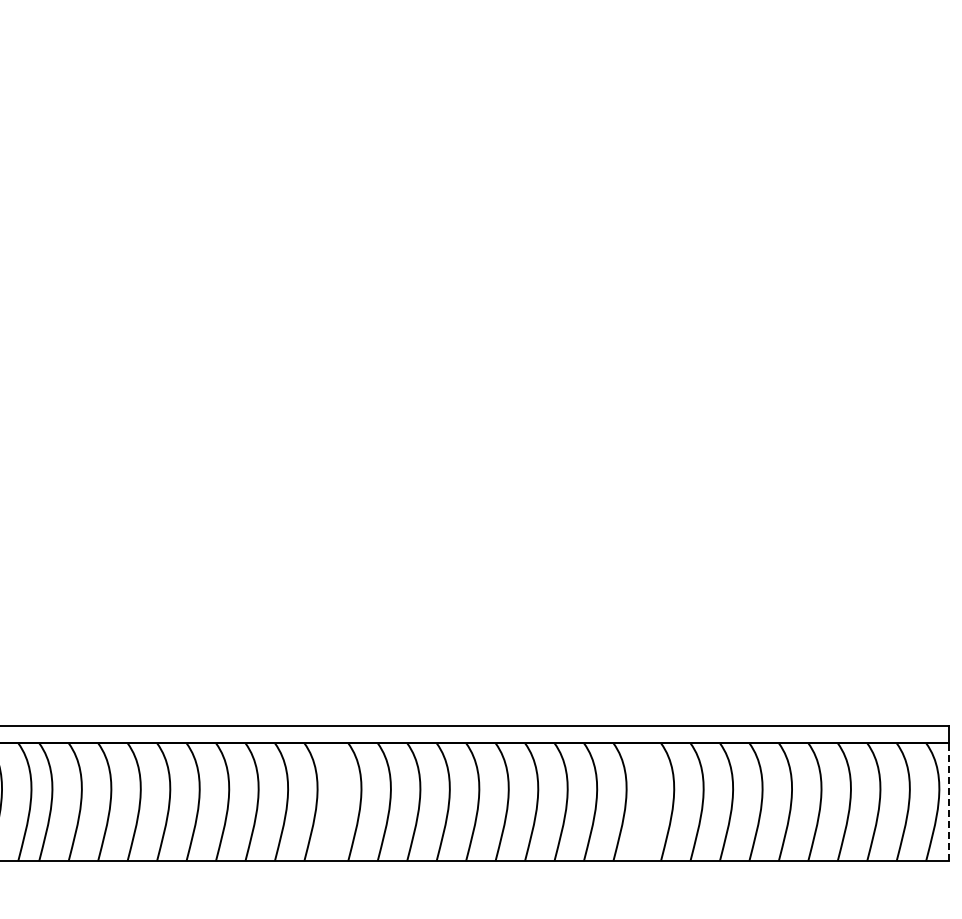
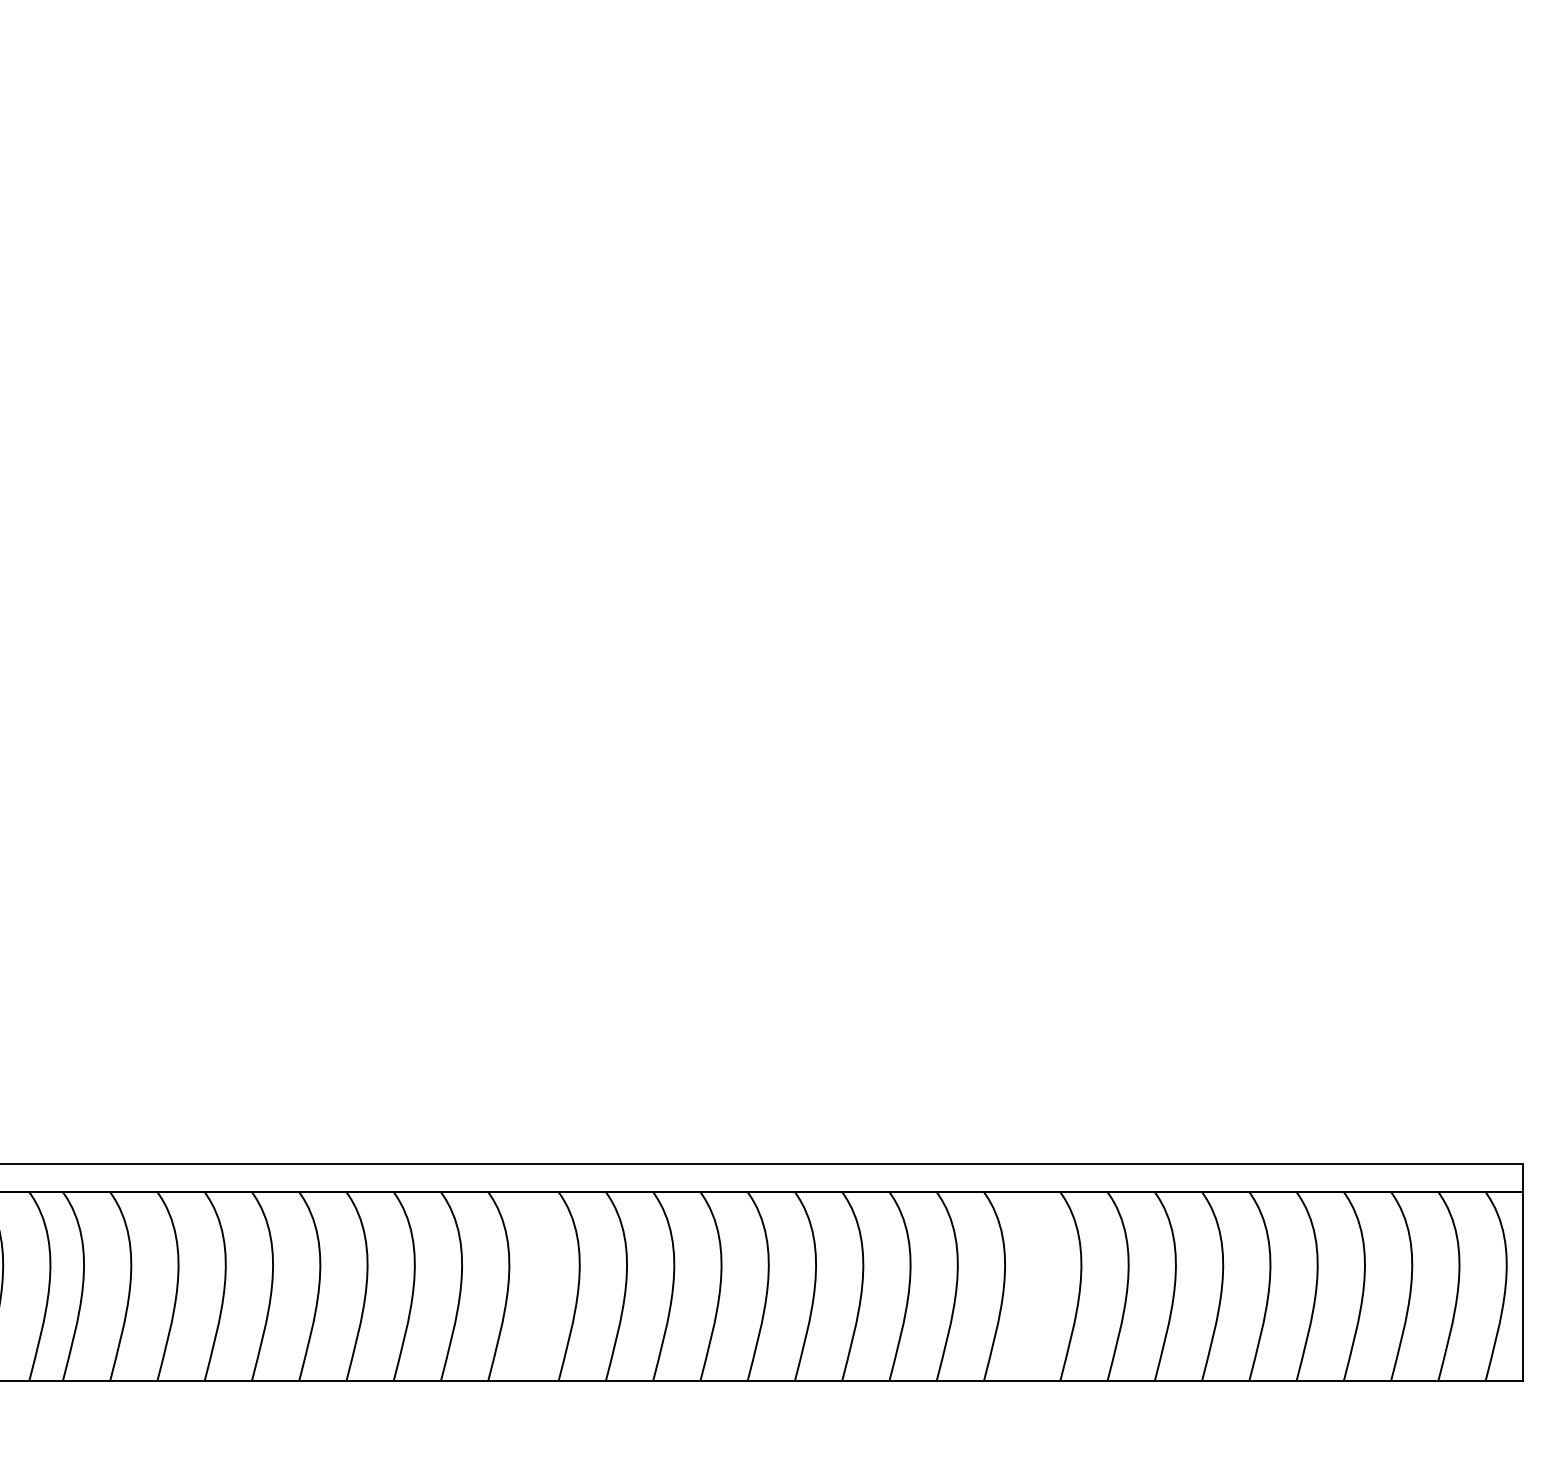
line: (949, 802) -> (1523, 1287), dashed -> solid

